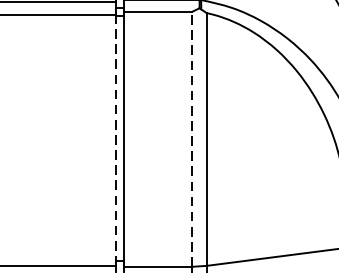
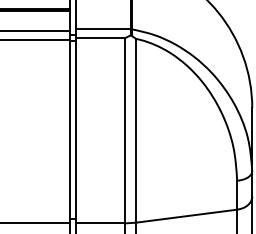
line: (115, 139) -> (69, 130), dashed -> solid
line: (192, 139) -> (125, 130), dashed -> solid

